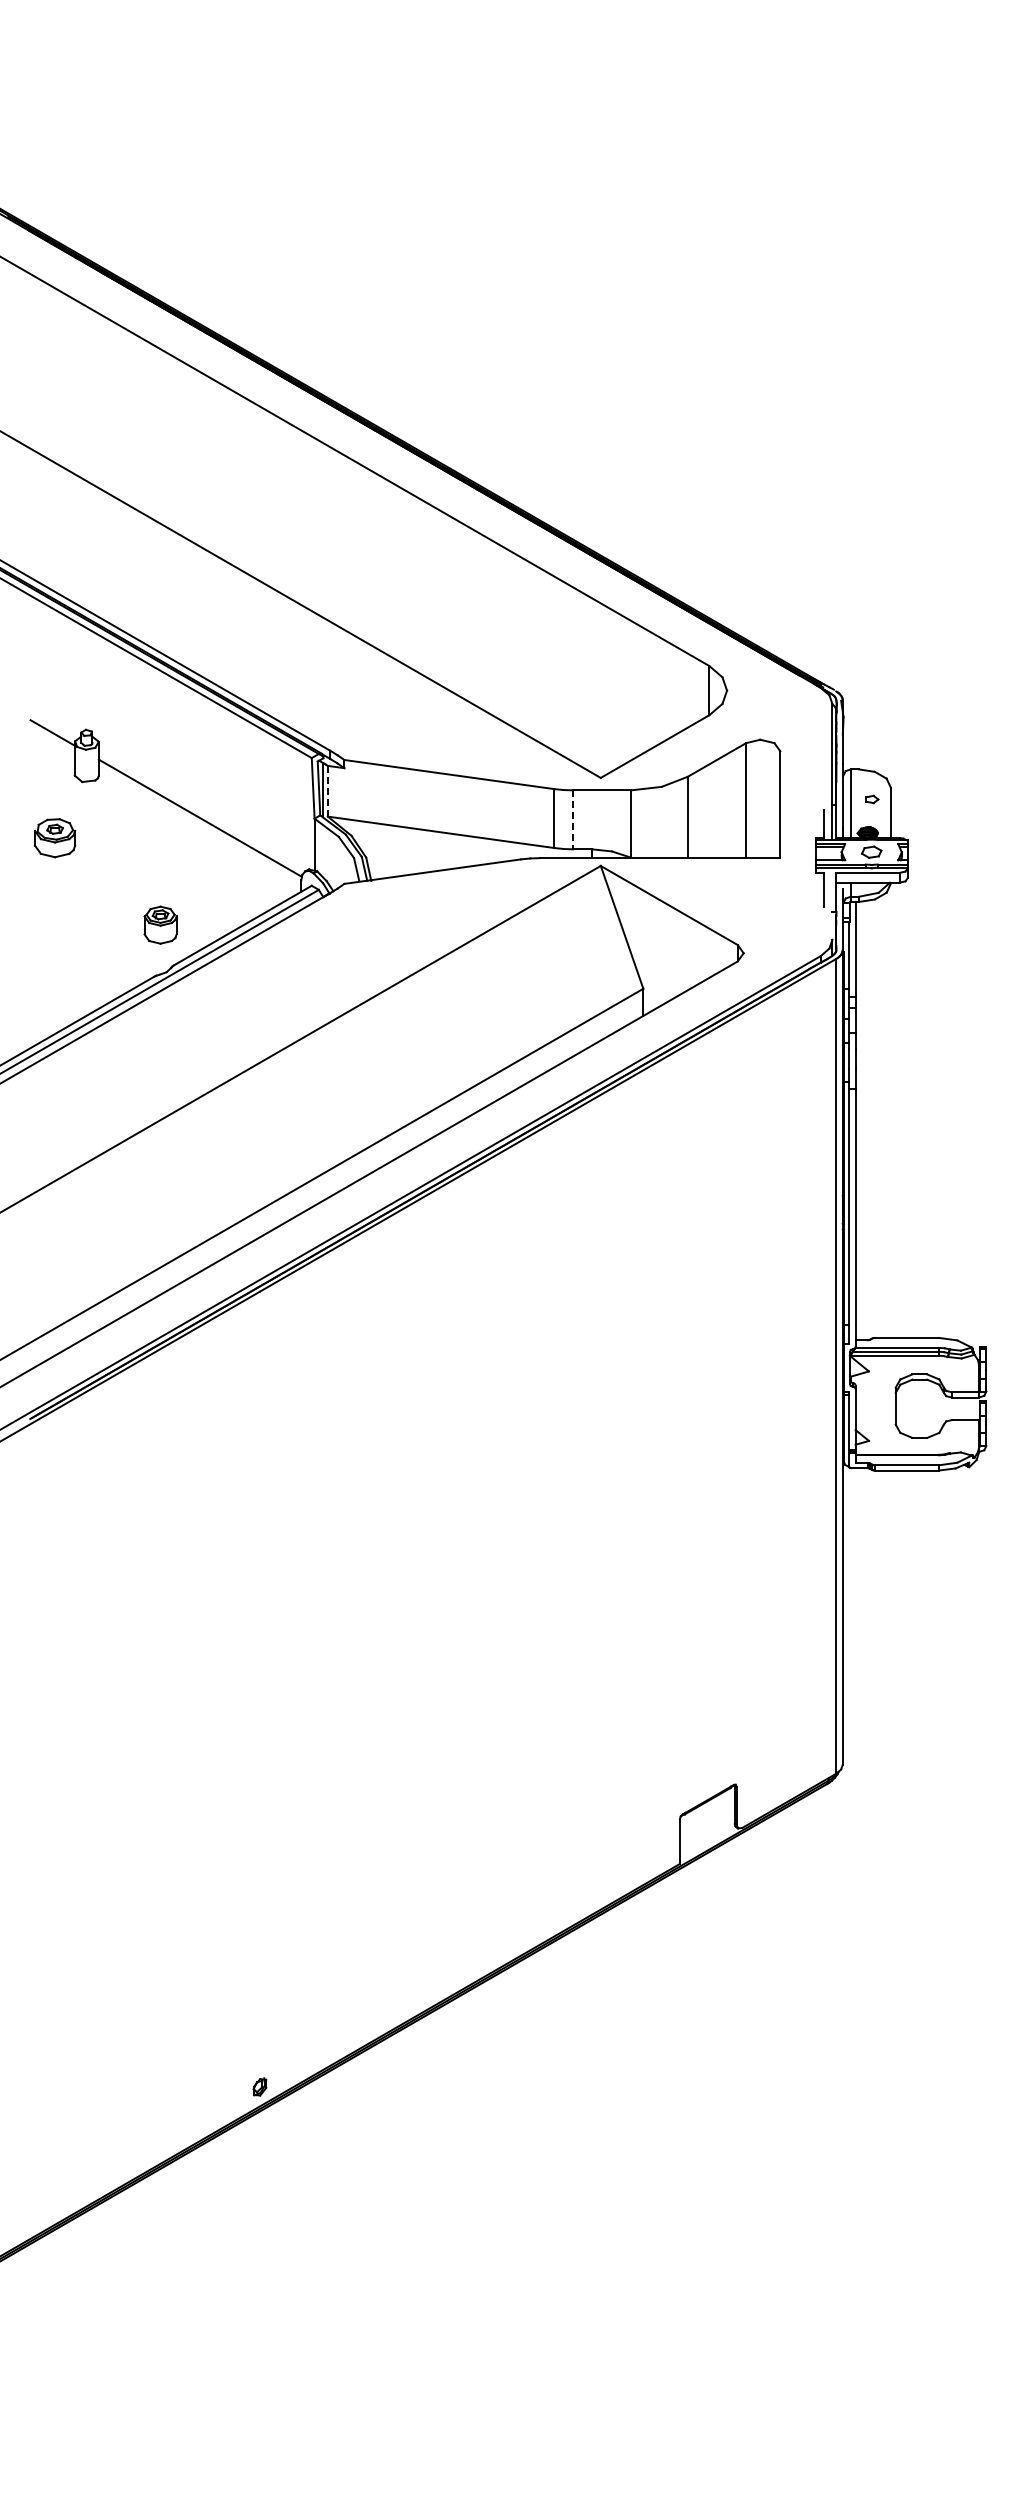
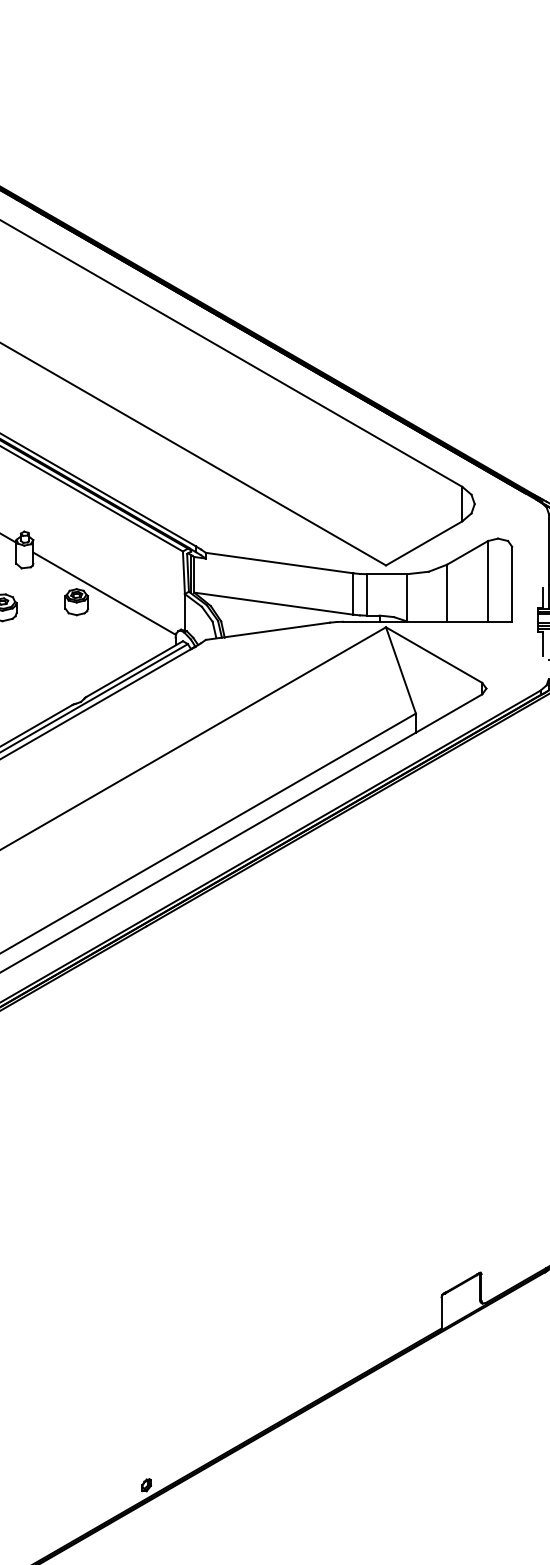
line: (327, 790) -> (194, 574), dashed -> solid
line: (573, 820) -> (366, 595), dashed -> solid
part: (160, 924) -> (76, 601), moved

